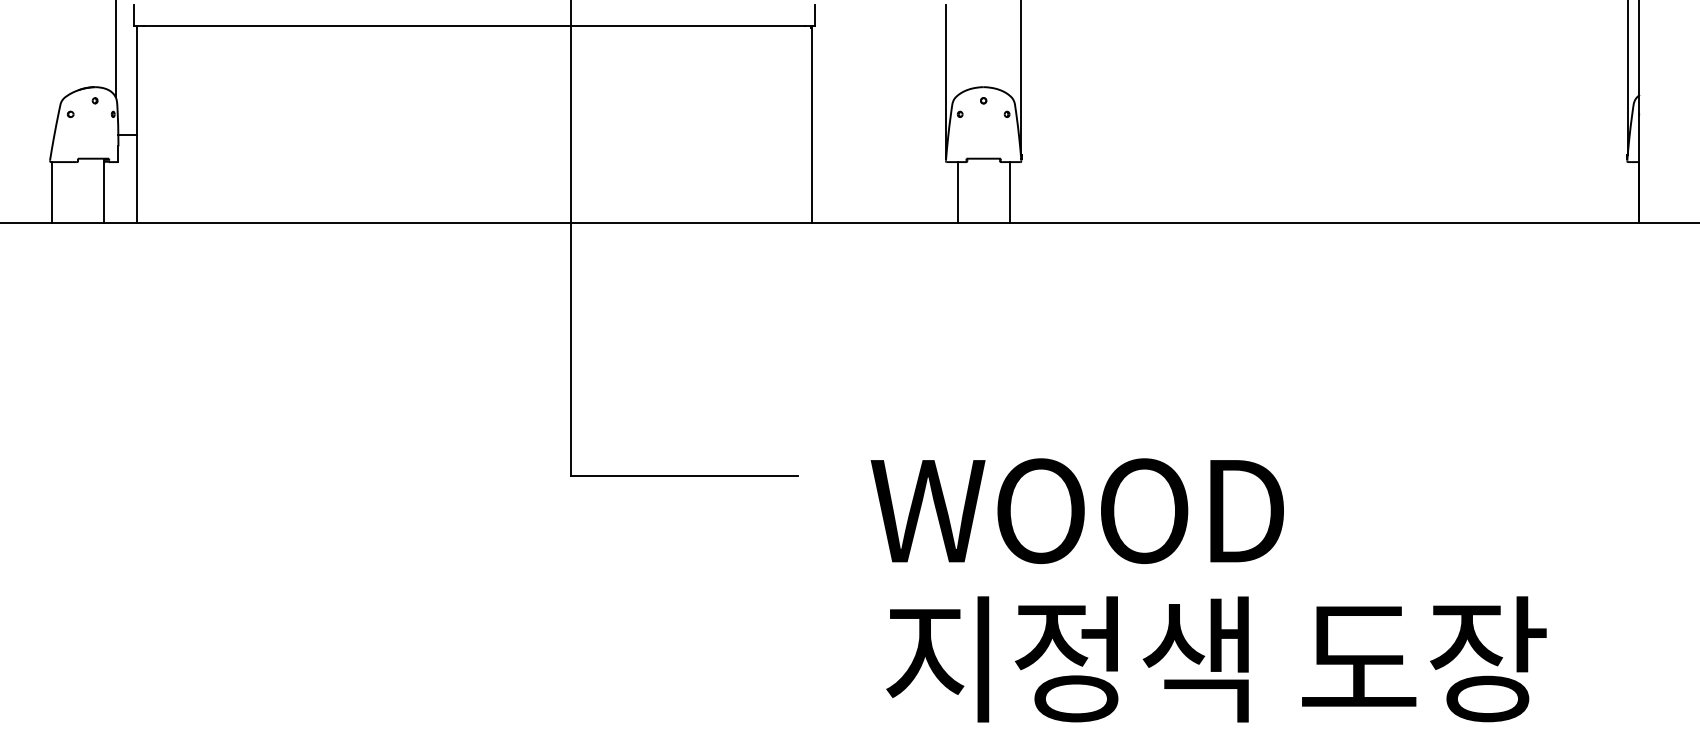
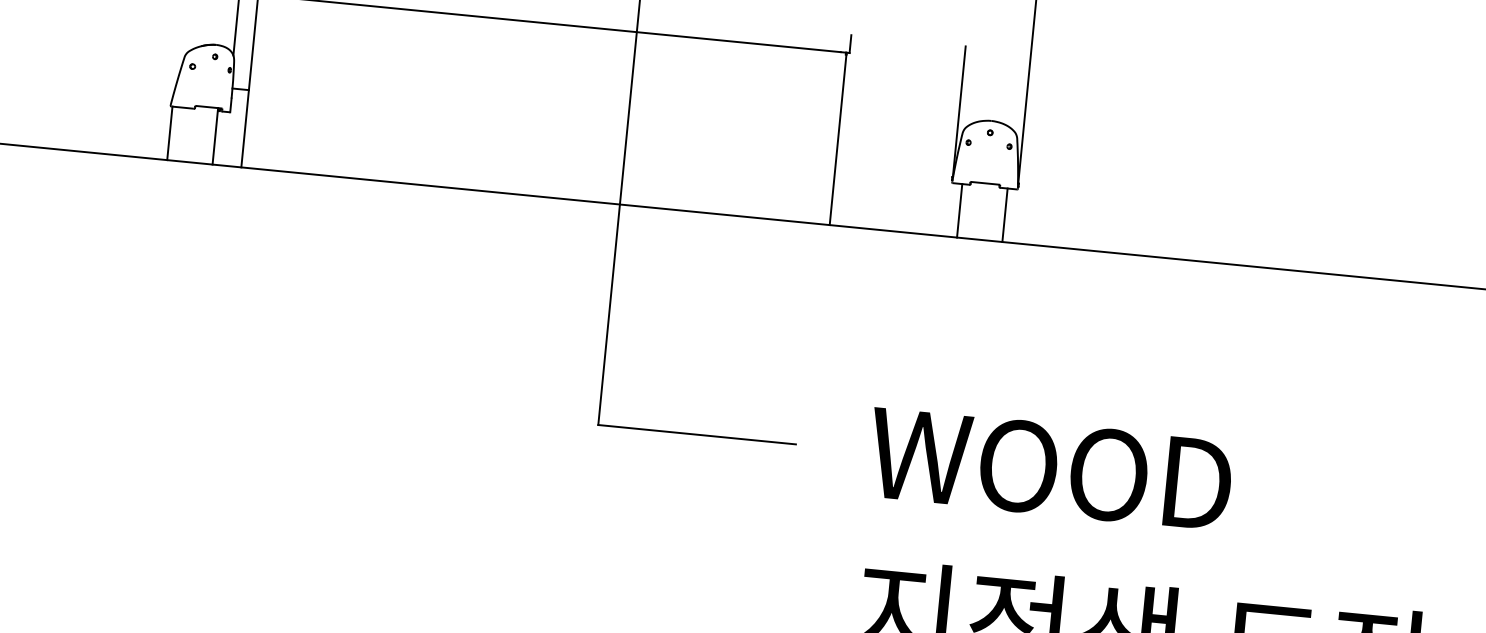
text: (1076, 510) -> (1049, 468), moved

